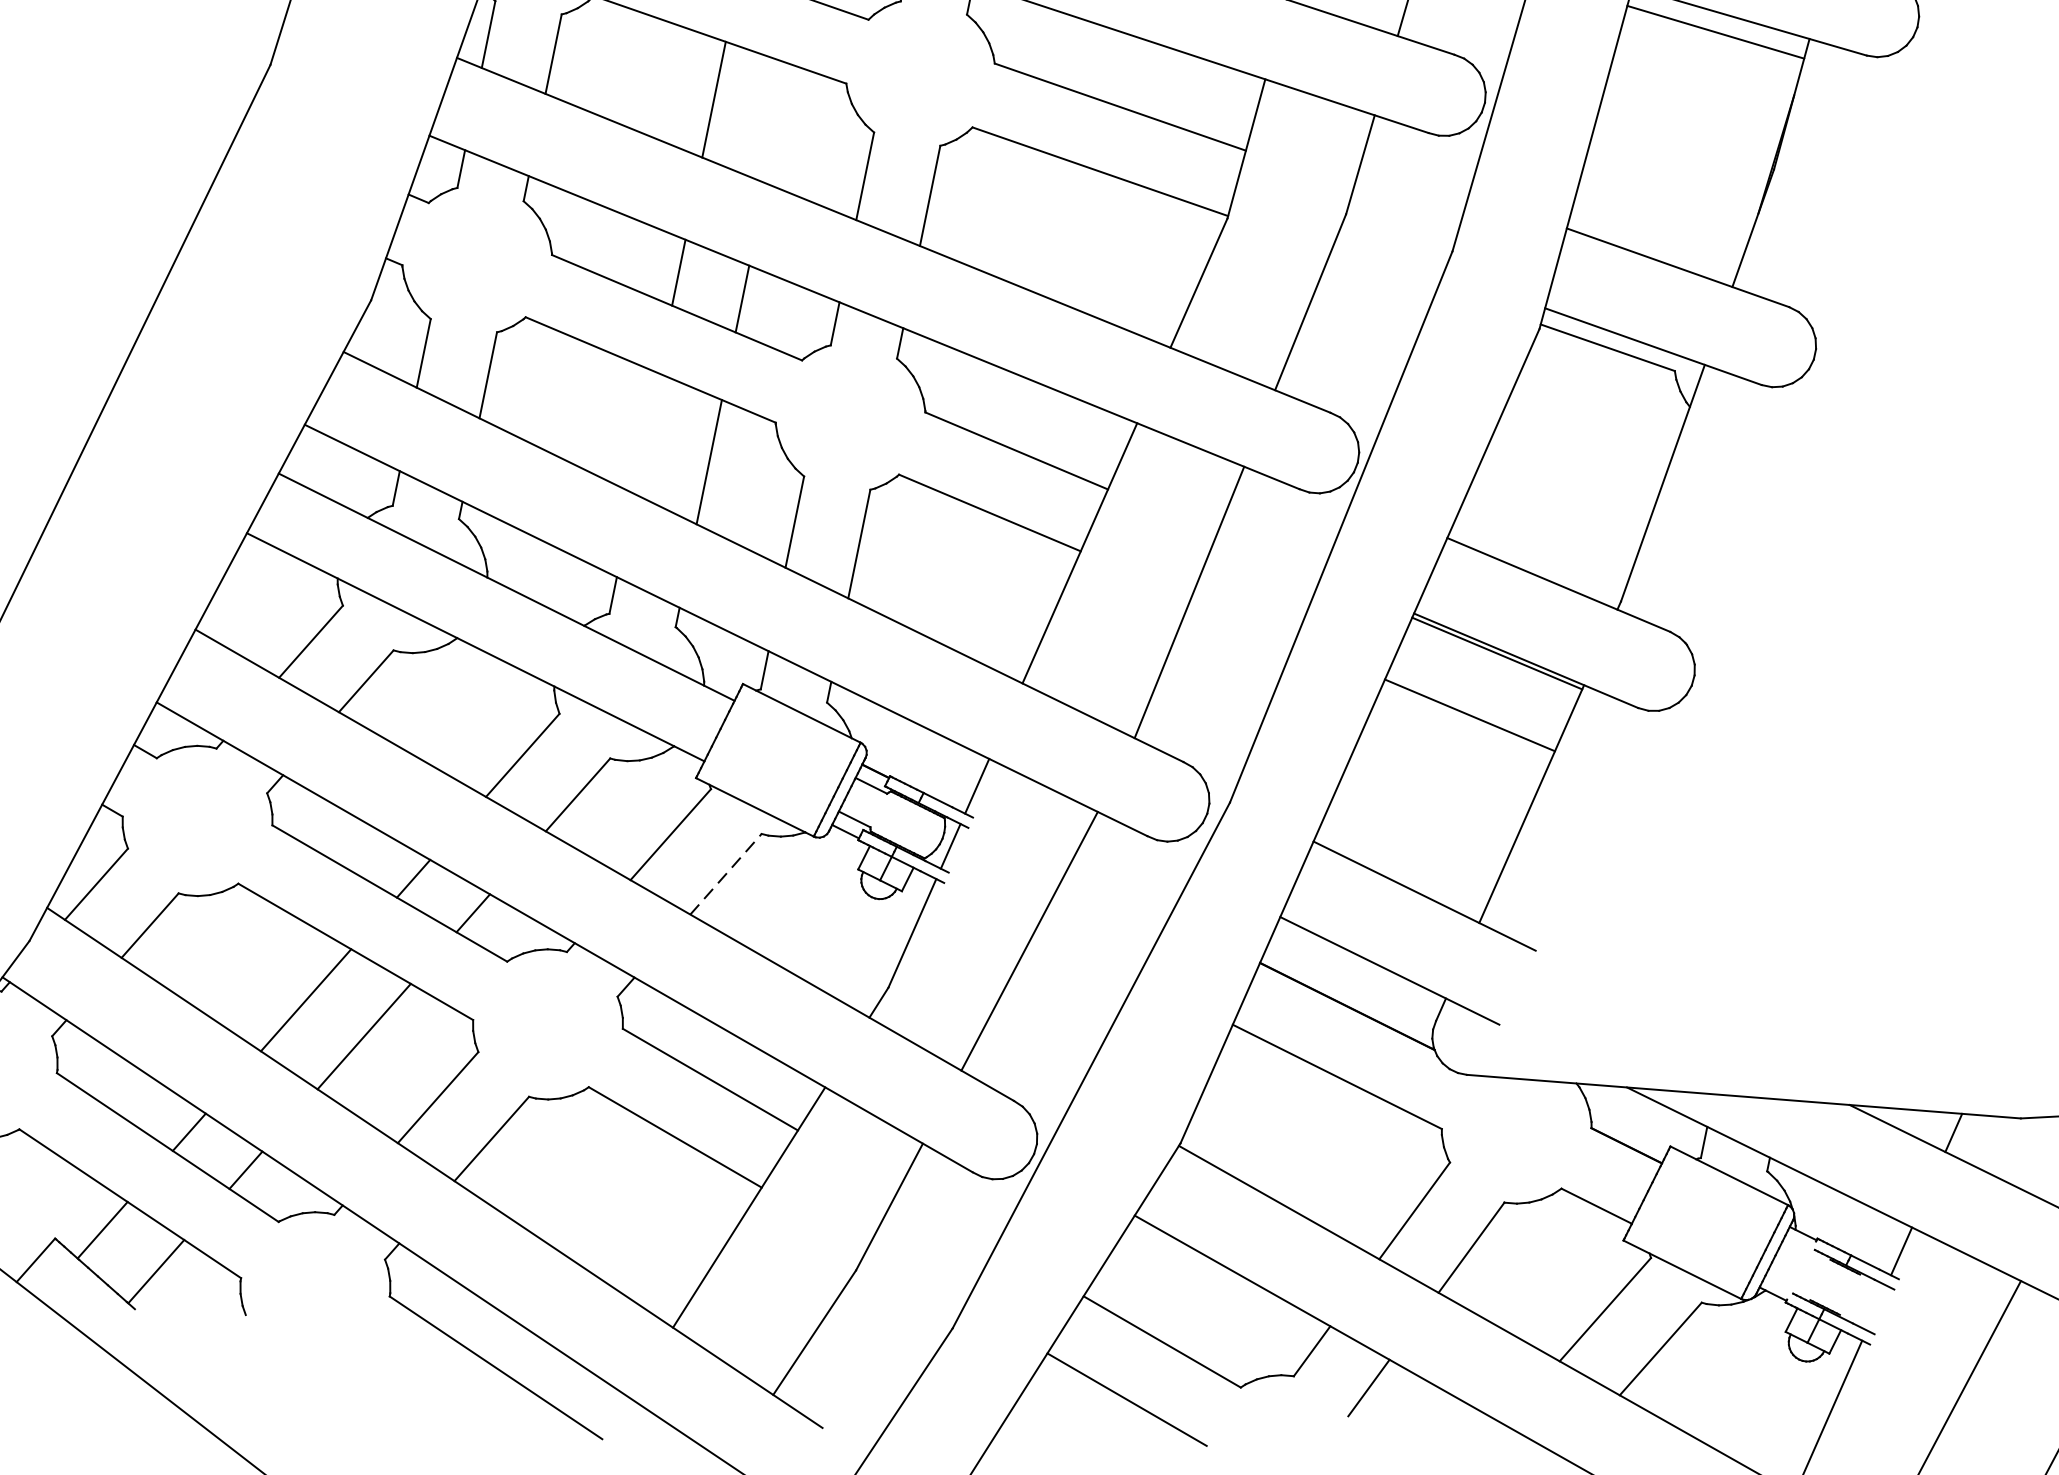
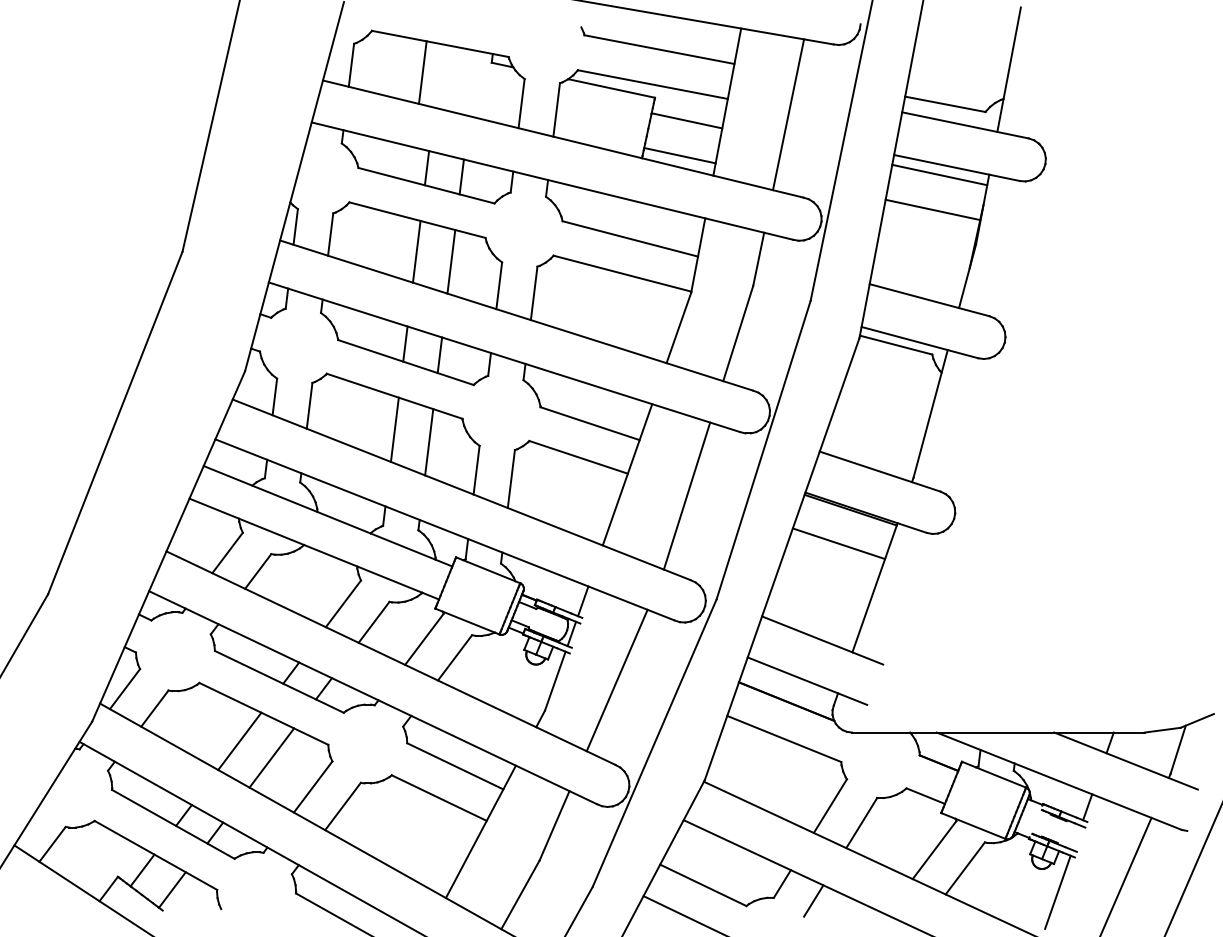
line: (1696, 96) -> (932, 209), added
line: (778, 123) -> (451, 261), added
line: (645, 432) -> (394, 429), added
line: (726, 873) -> (455, 657), dashed -> solid

